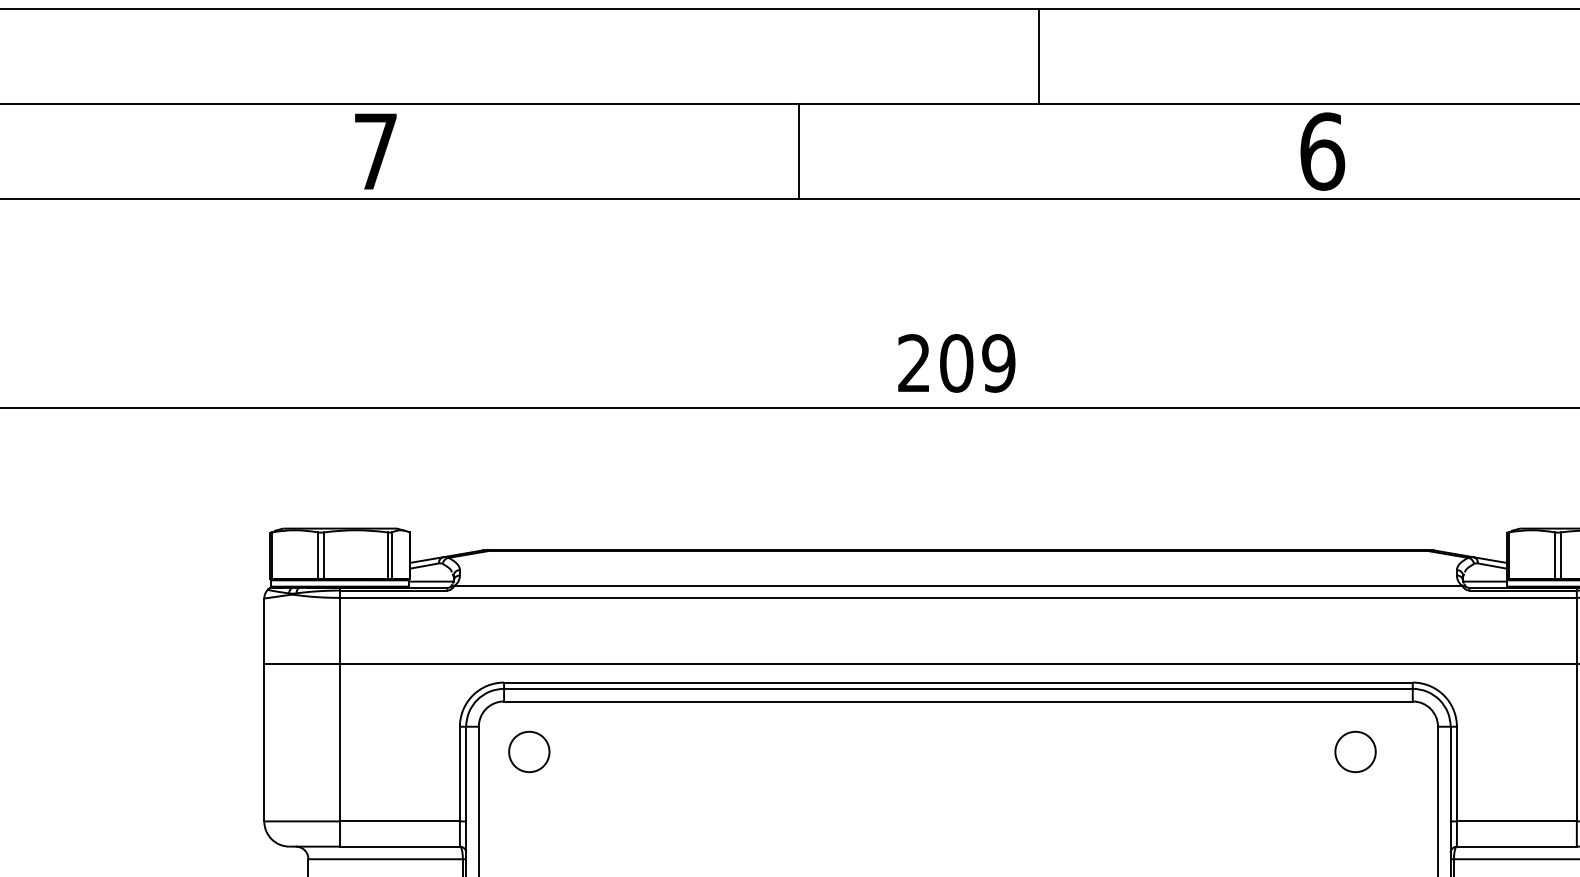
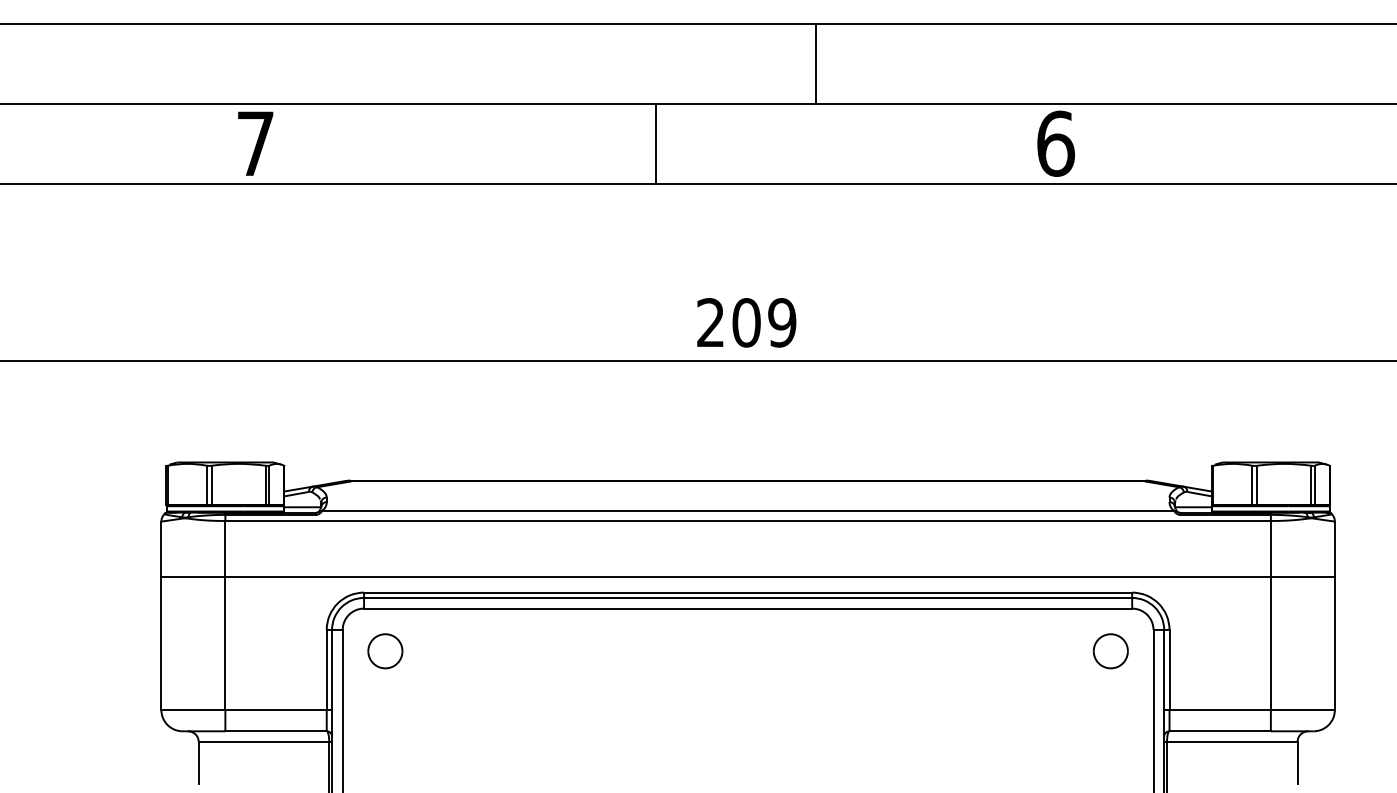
line: (799, 151) -> (656, 143), moved
part: (1355, 752) -> (1110, 651), moved

